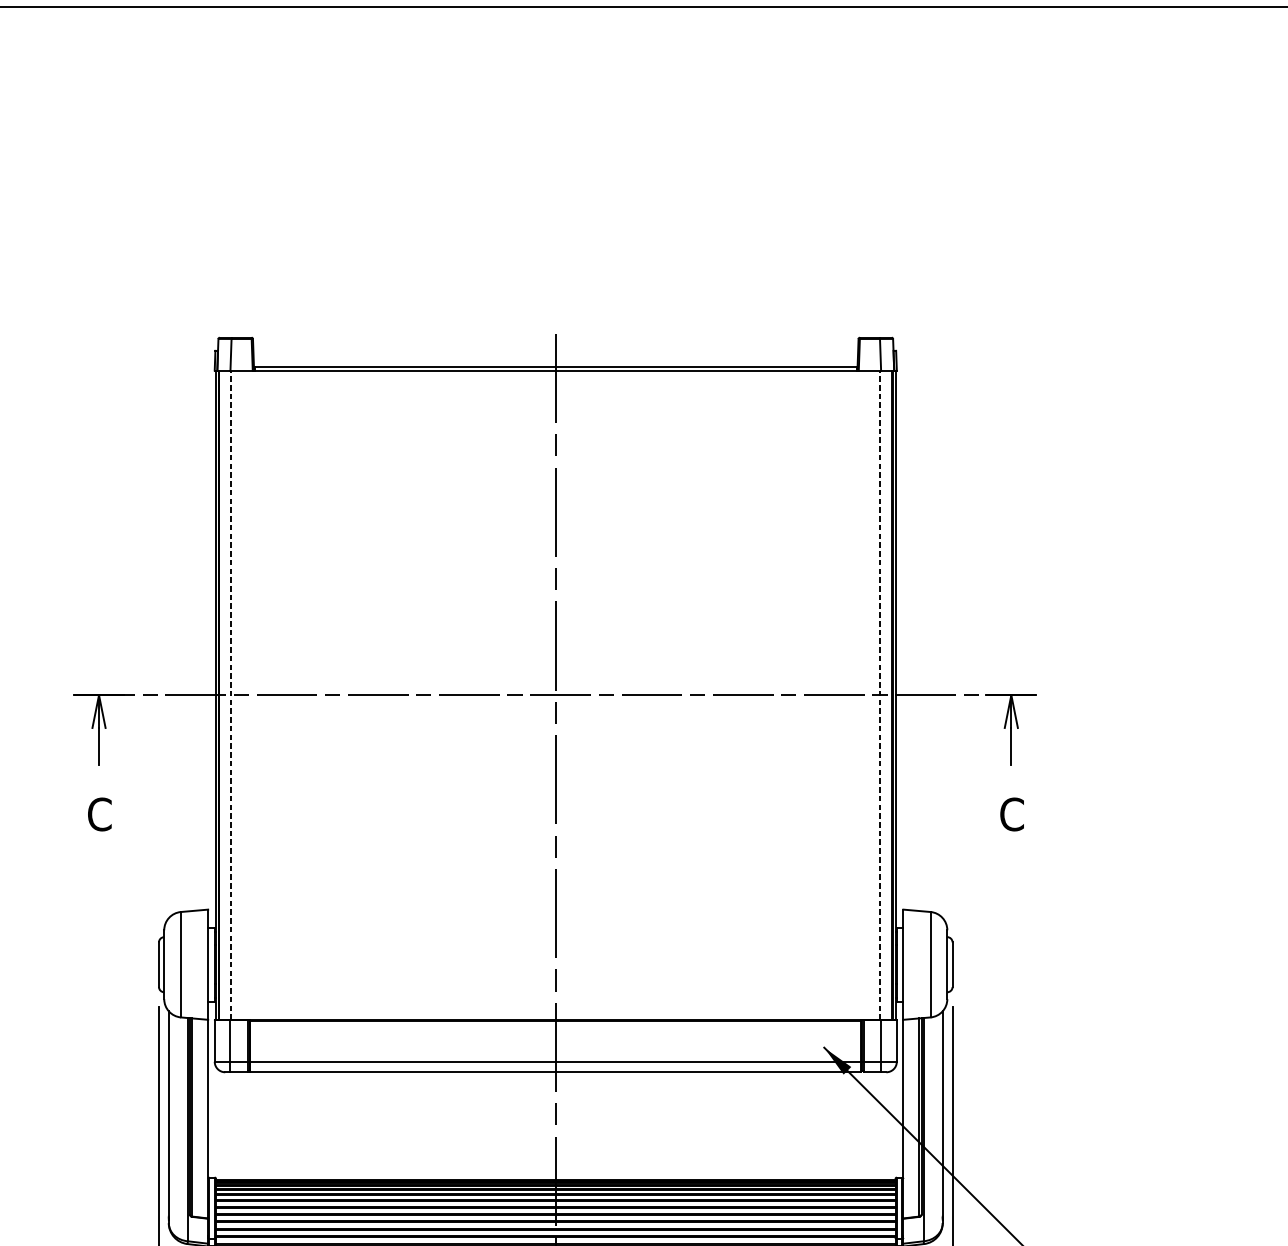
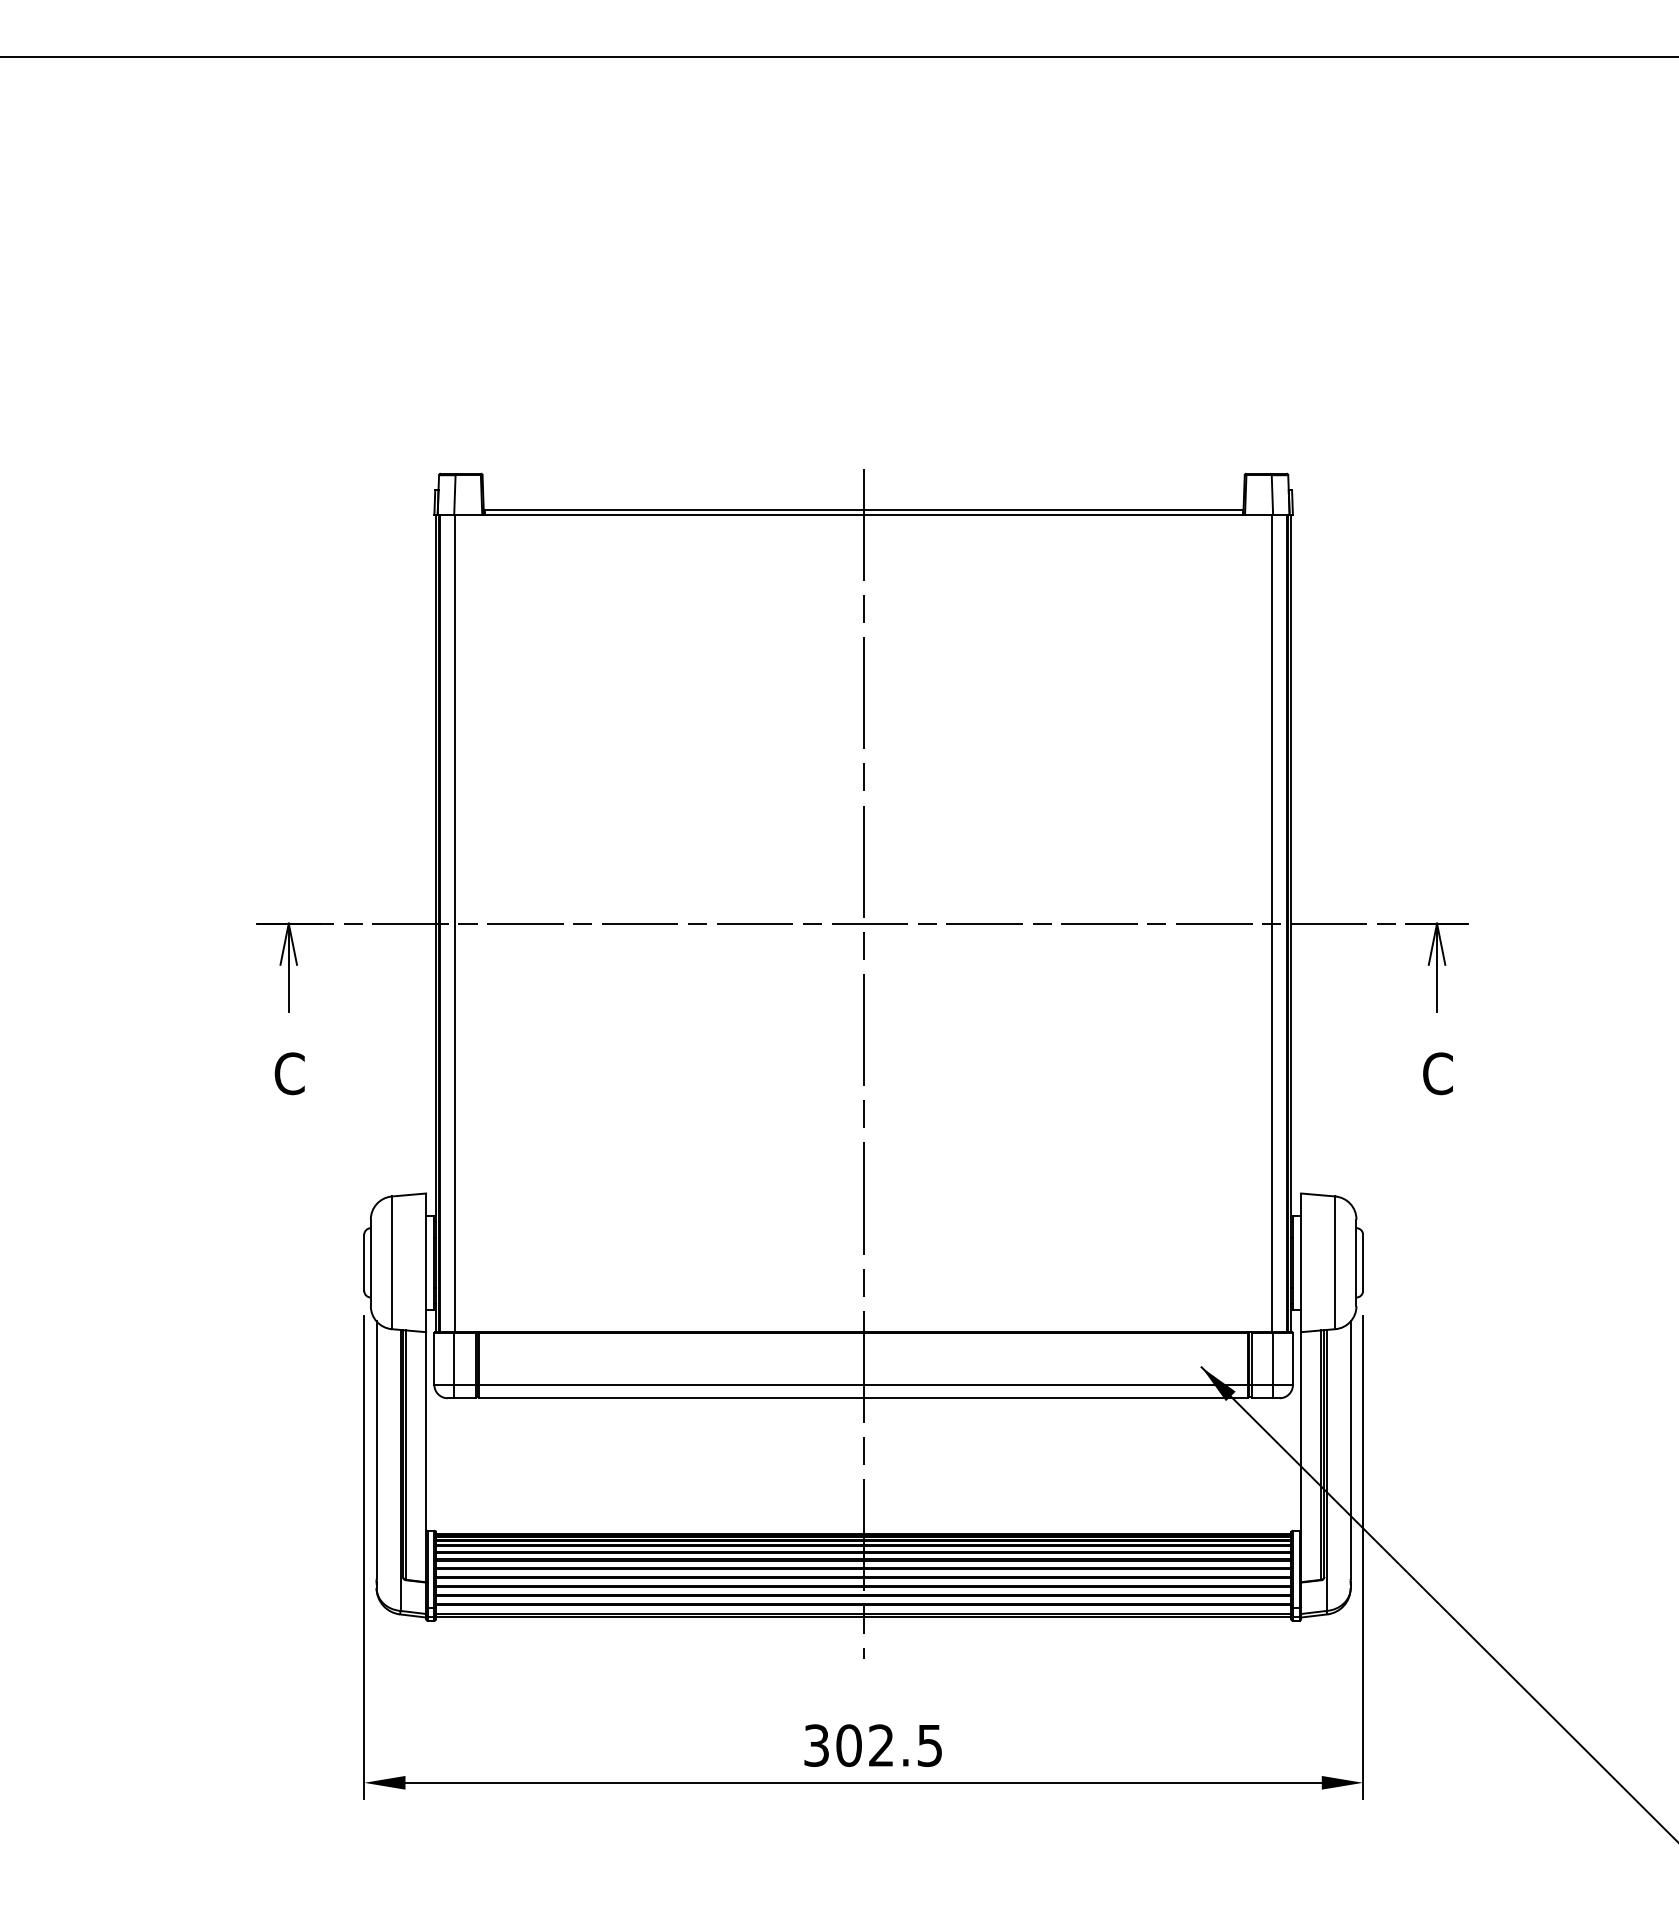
line: (231, 695) -> (455, 923), dashed -> solid
line: (880, 695) -> (1272, 923), dashed -> solid

